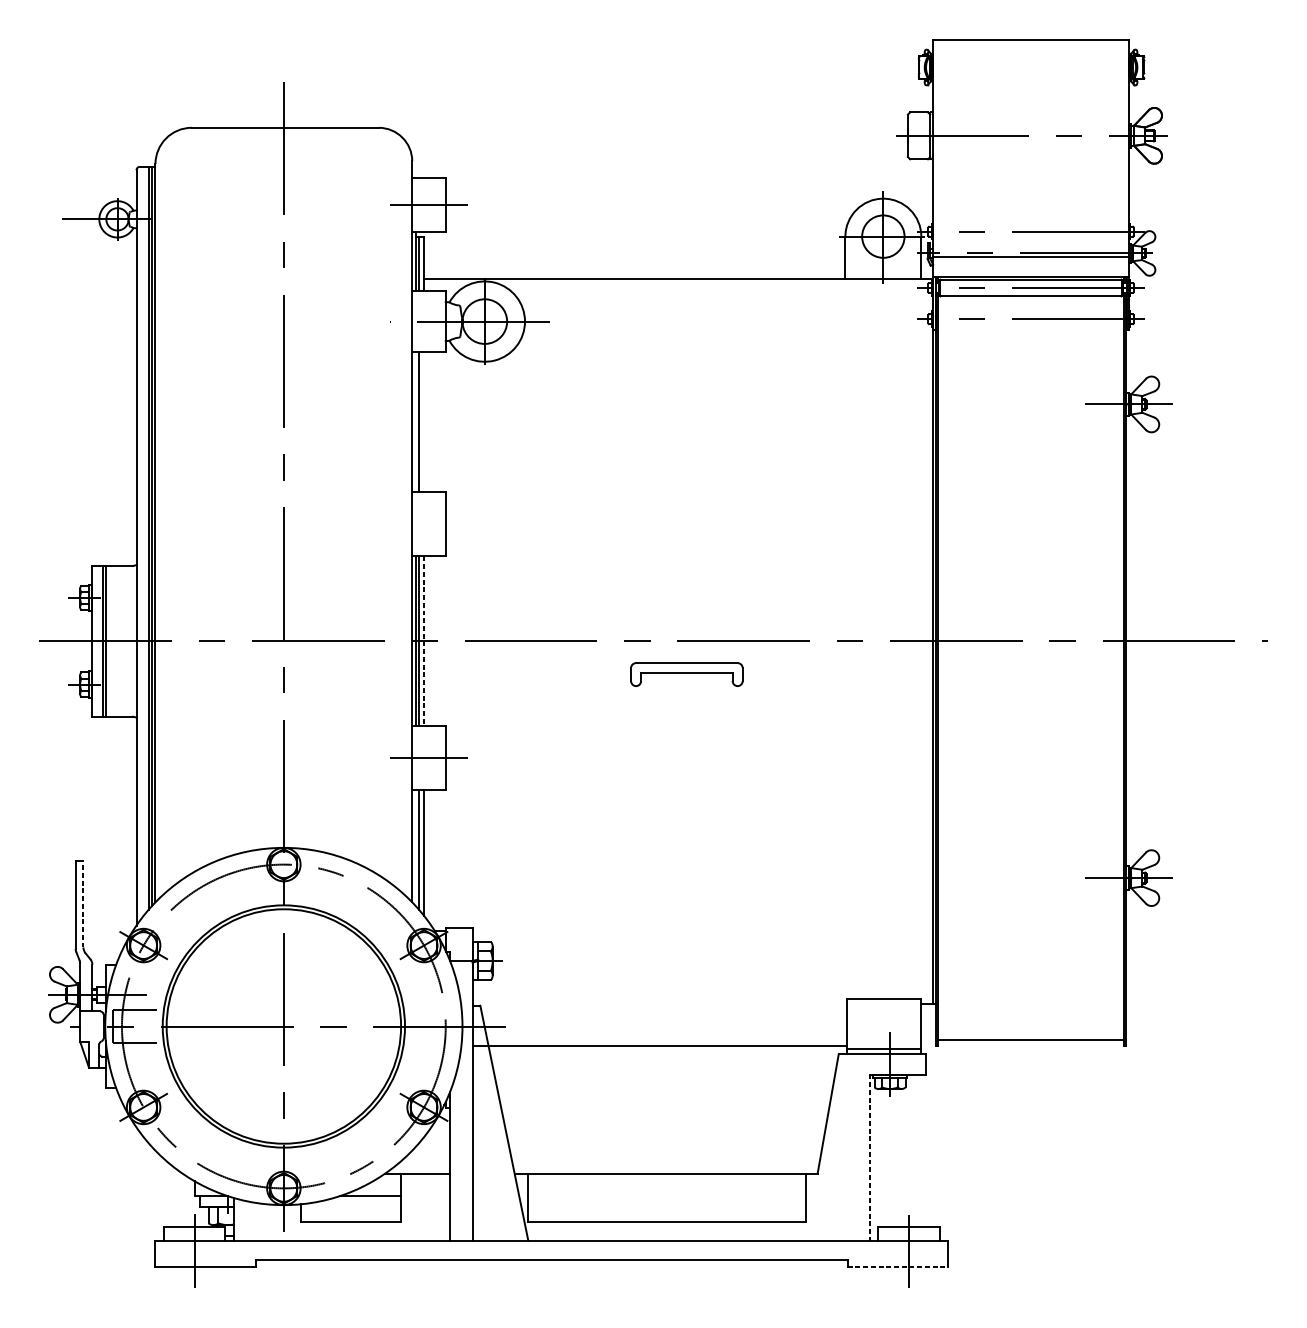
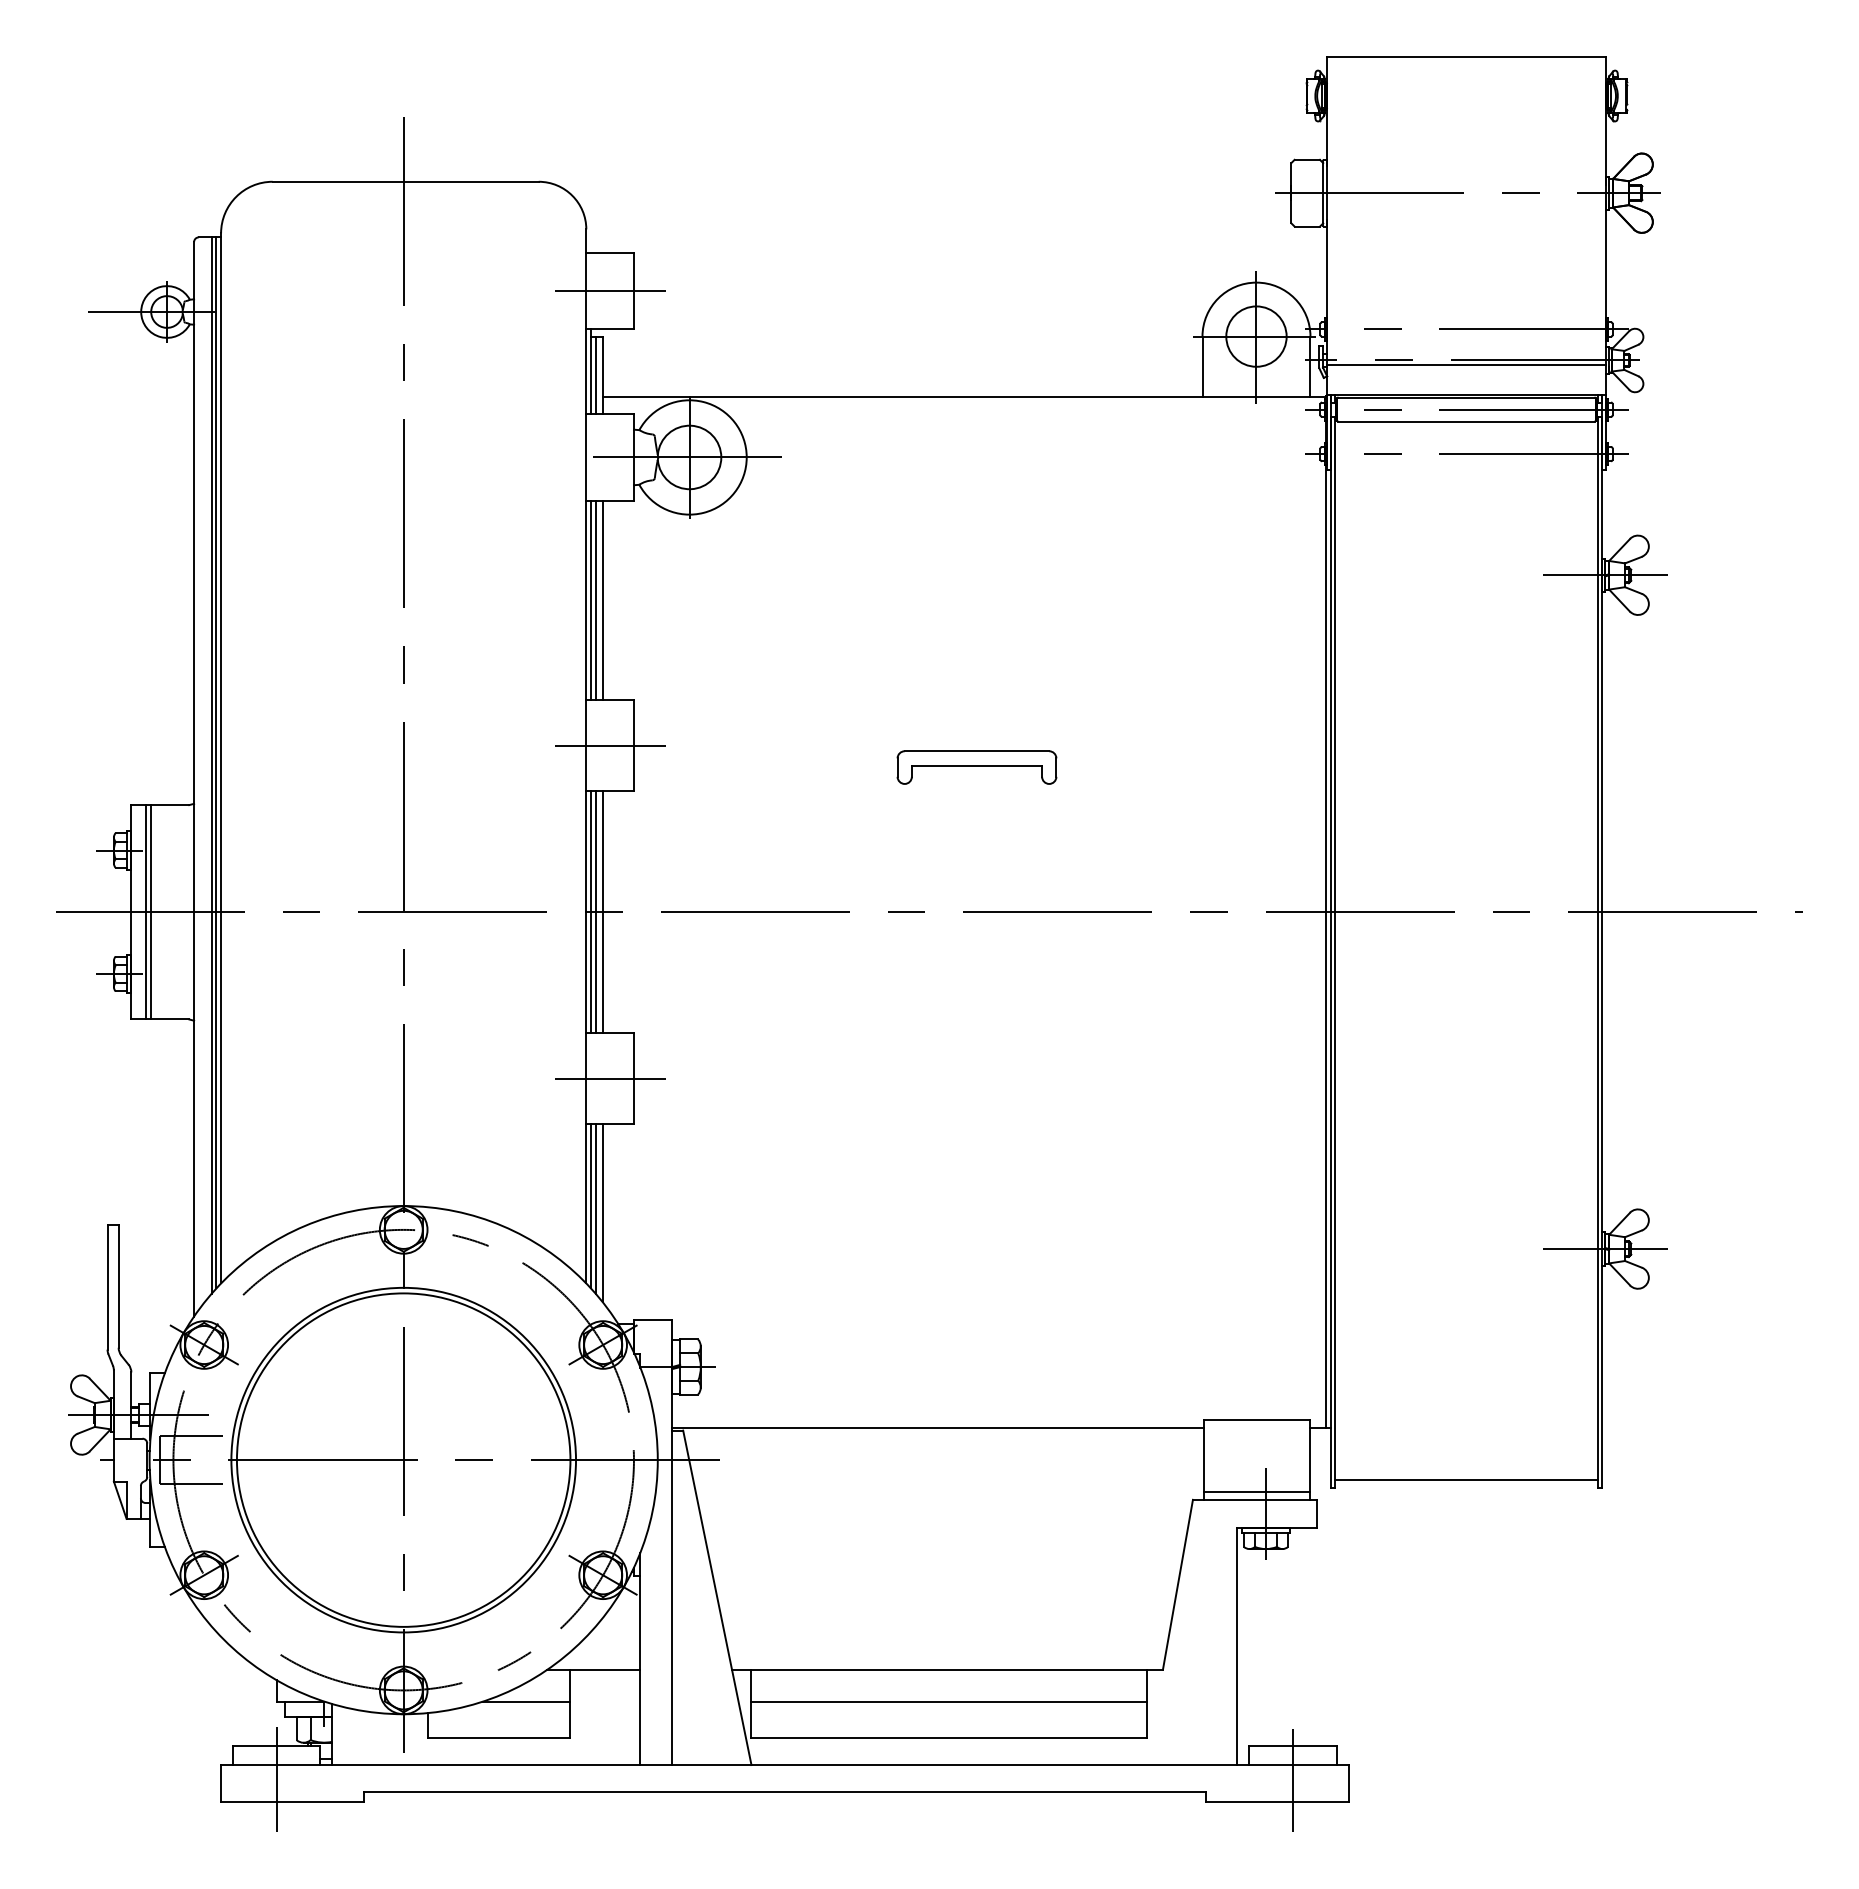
line: (415, 422) -> (591, 600), added
line: (424, 422) -> (603, 600), added
line: (428, 524) -> (609, 745), added
line: (424, 641) -> (603, 912), dashed -> solid
part: (686, 674) -> (976, 767), moved
line: (415, 848) -> (591, 1206), added
line: (83, 903) -> (118, 1285), dashed -> solid
line: (659, 1045) -> (938, 1427), moved
line: (870, 1158) -> (1237, 1647), dashed -> solid
line: (666, 1196) -> (948, 1701), added
line: (898, 1266) -> (1277, 1801), dashed -> solid

